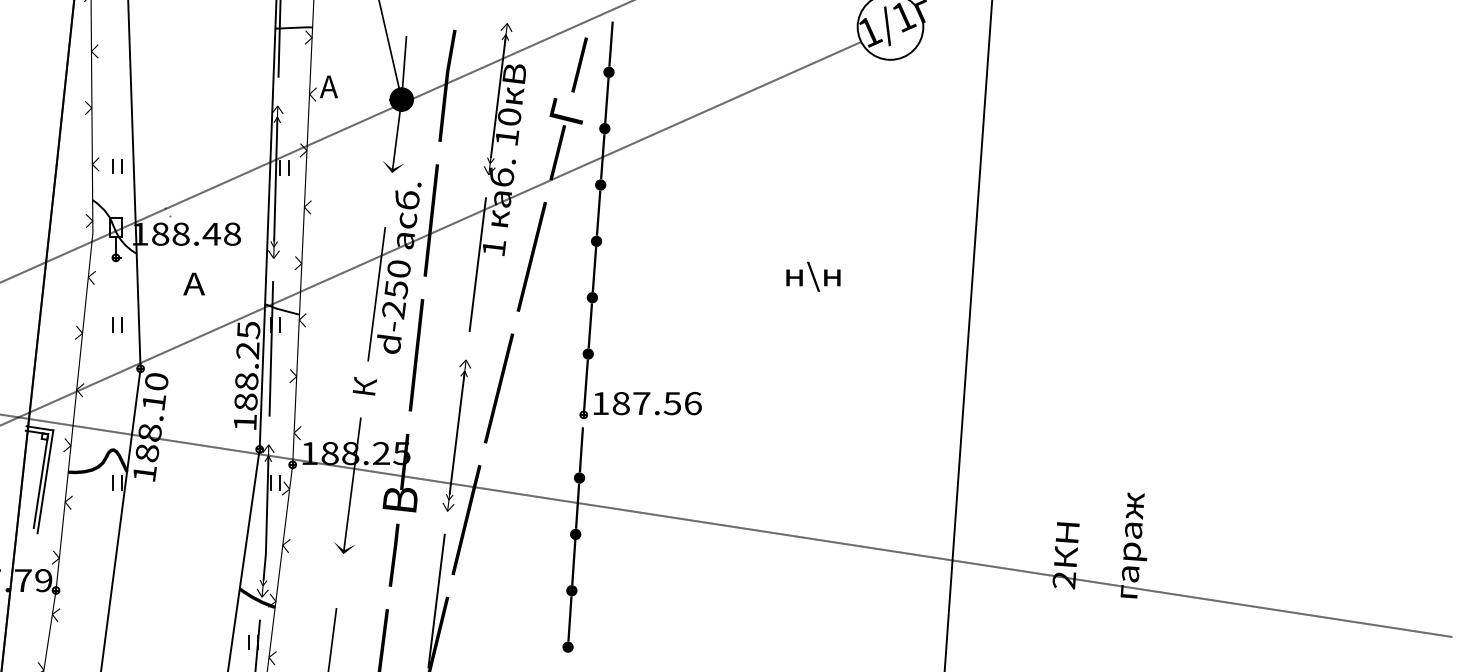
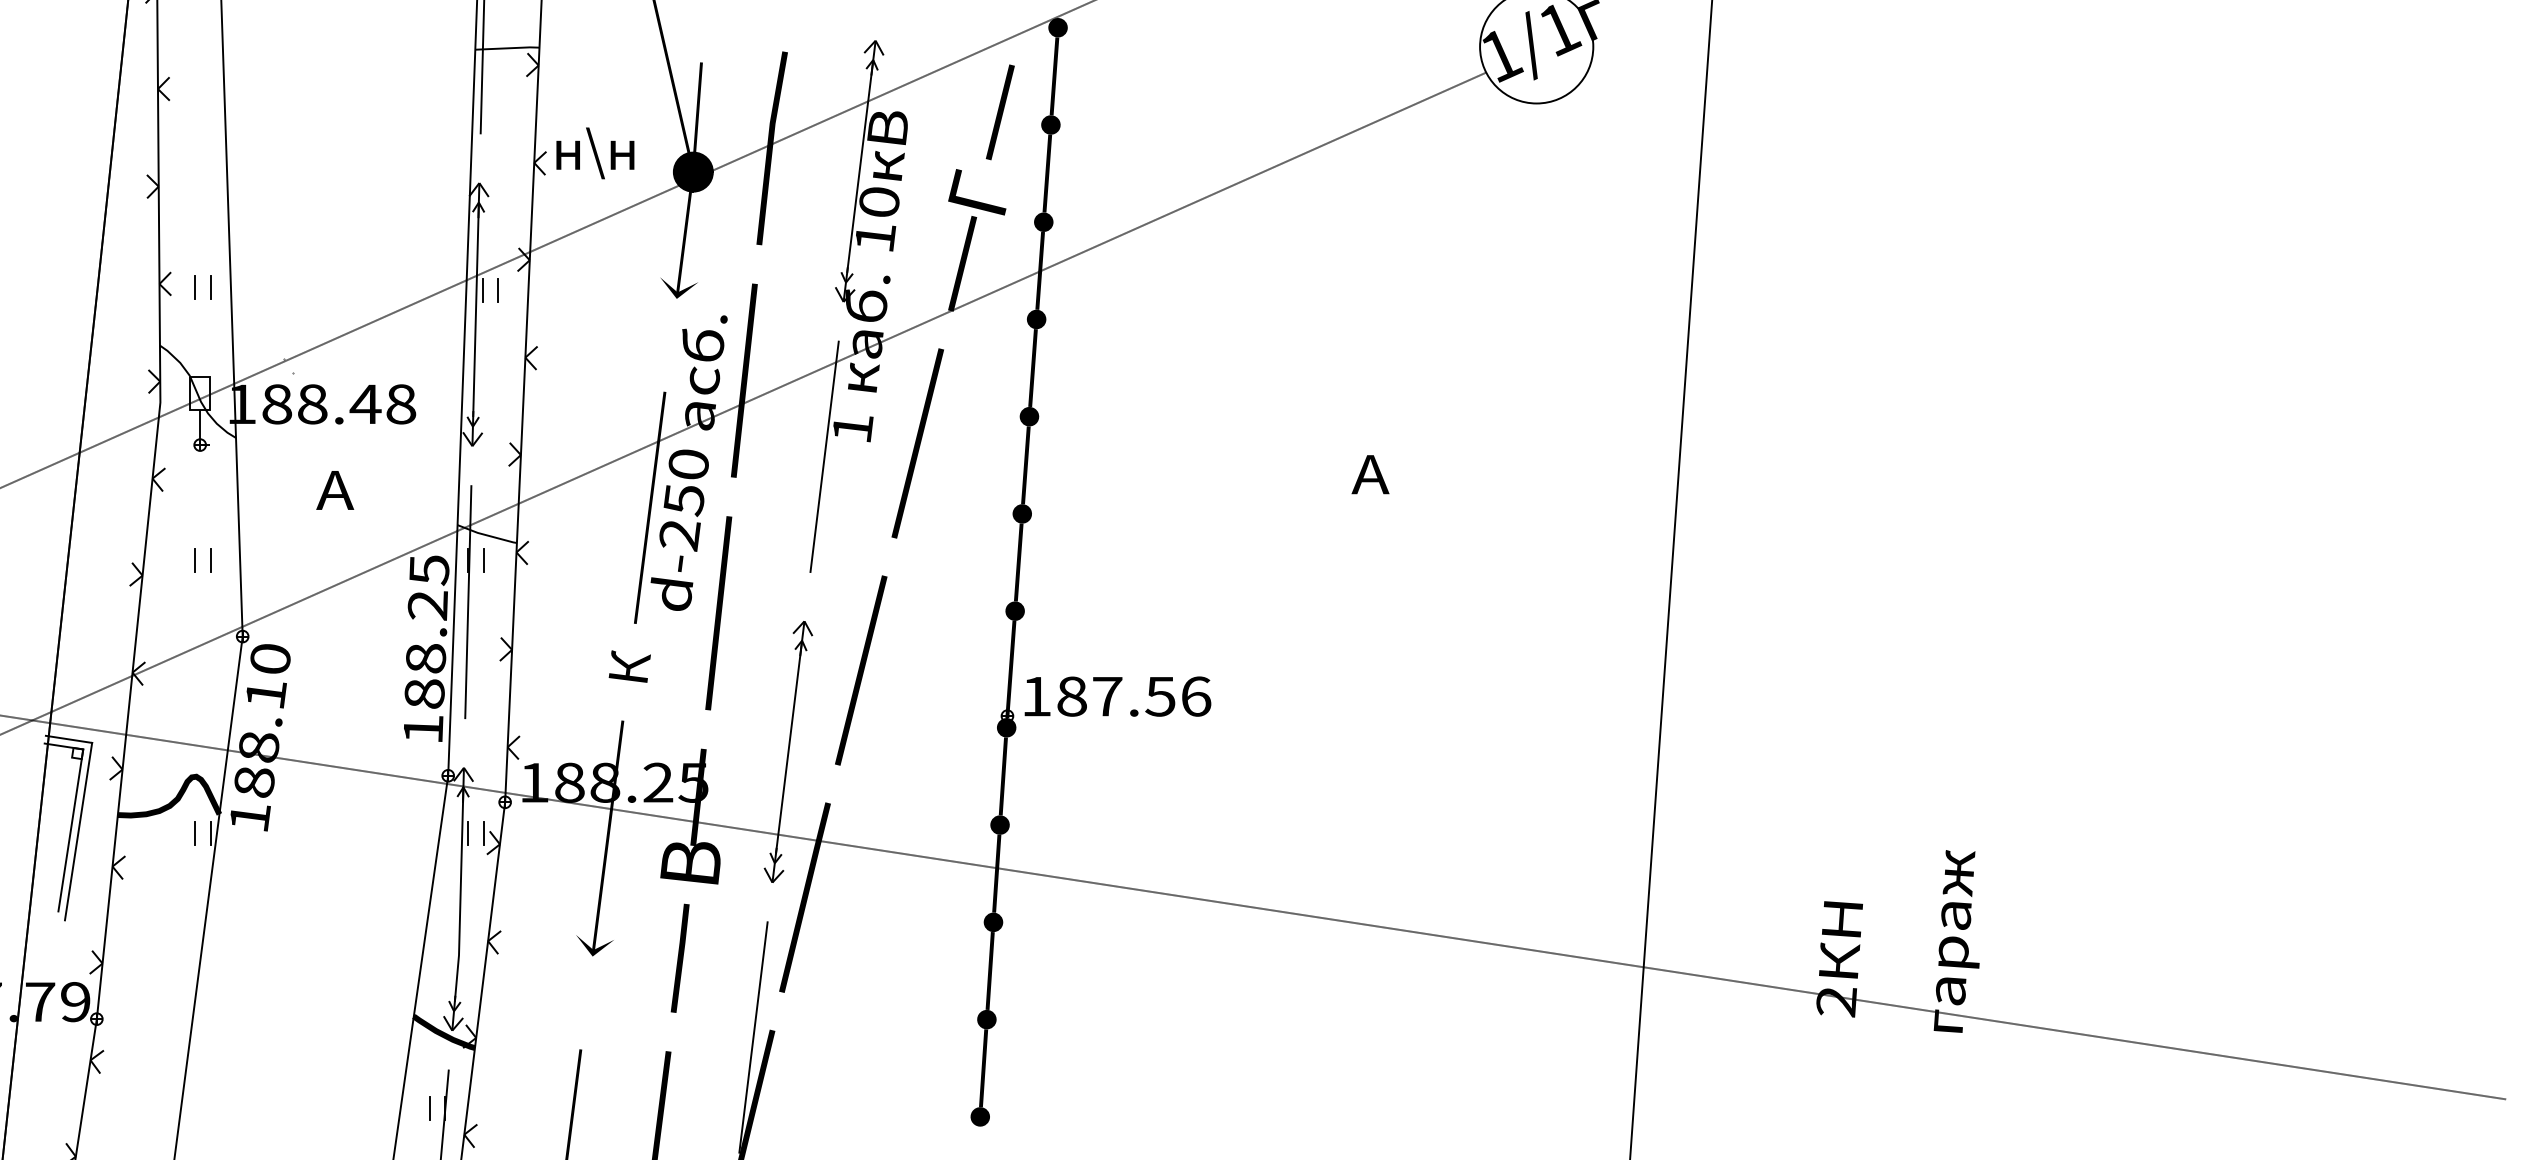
fill: (612, 15) -> (1056, 26), added
text: (343, 88) -> (592, 152), А -> н\н
text: (811, 276) -> (1400, 477), н\н -> А
fill: (582, 421) -> (1005, 727), added

